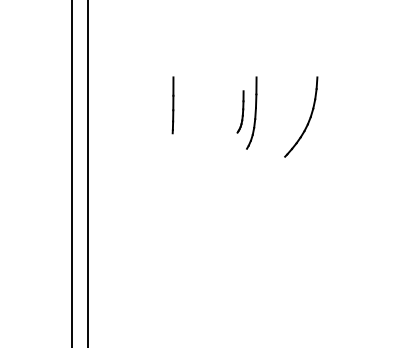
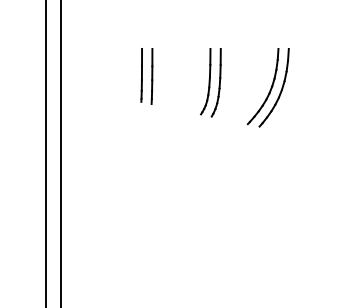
line: (183, 106) -> (151, 76), added
part: (240, 111) -> (205, 81), size x1.67
part: (319, 121) -> (280, 90), added

